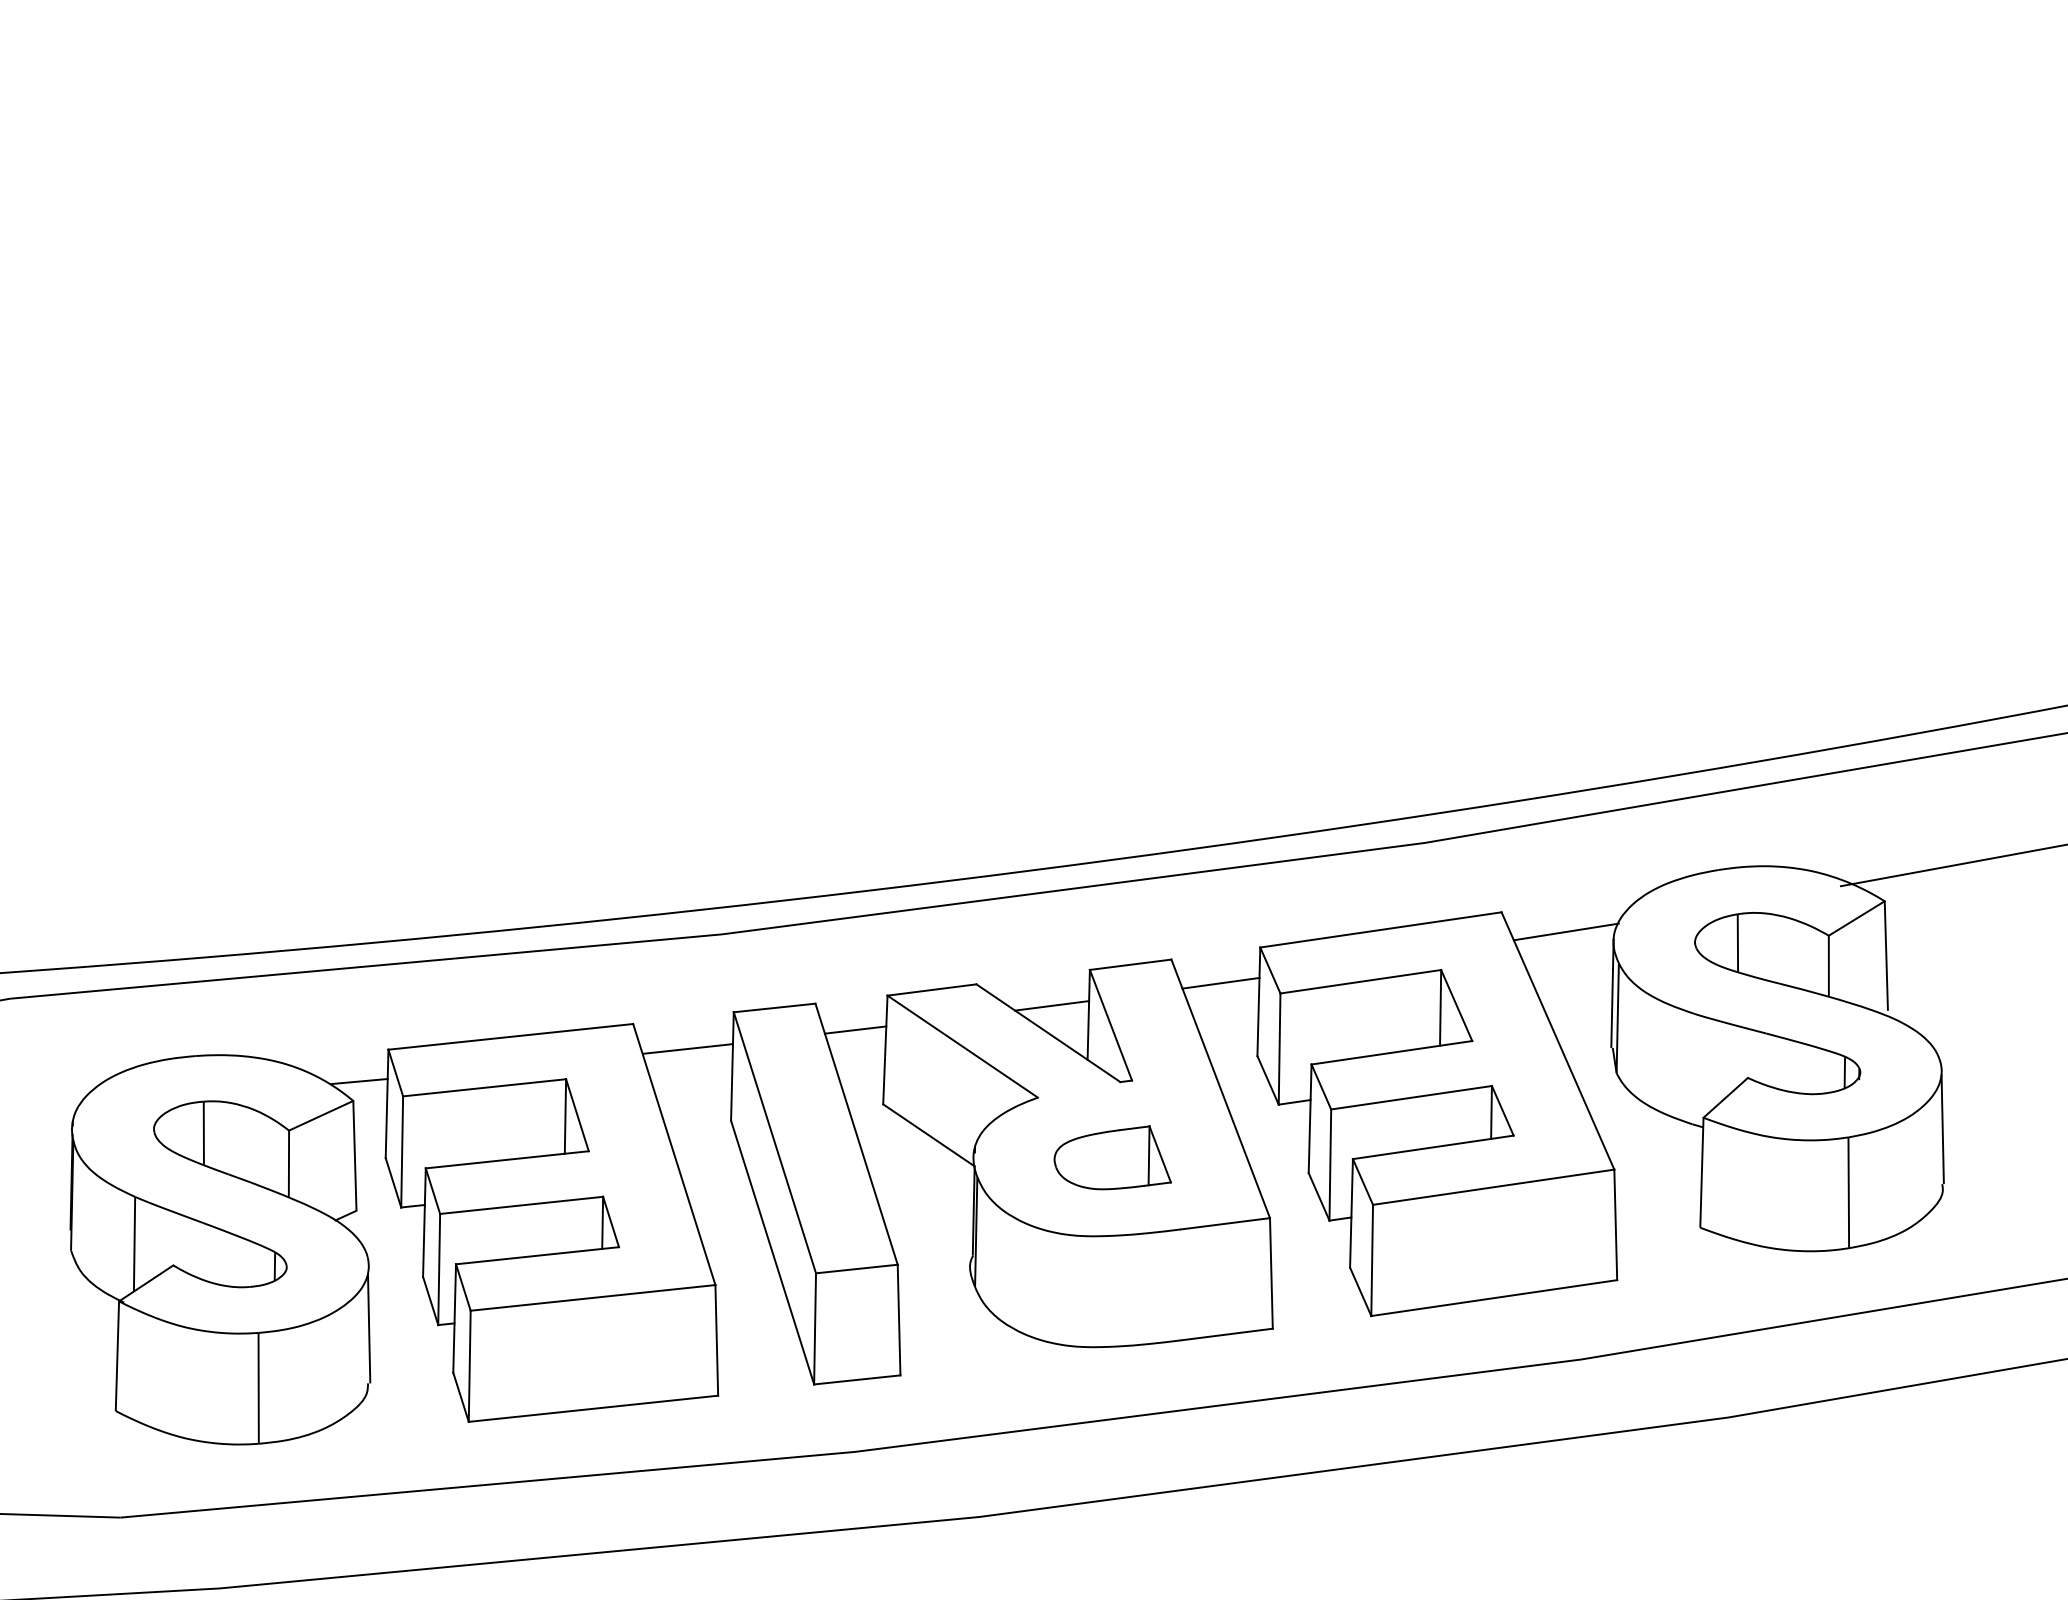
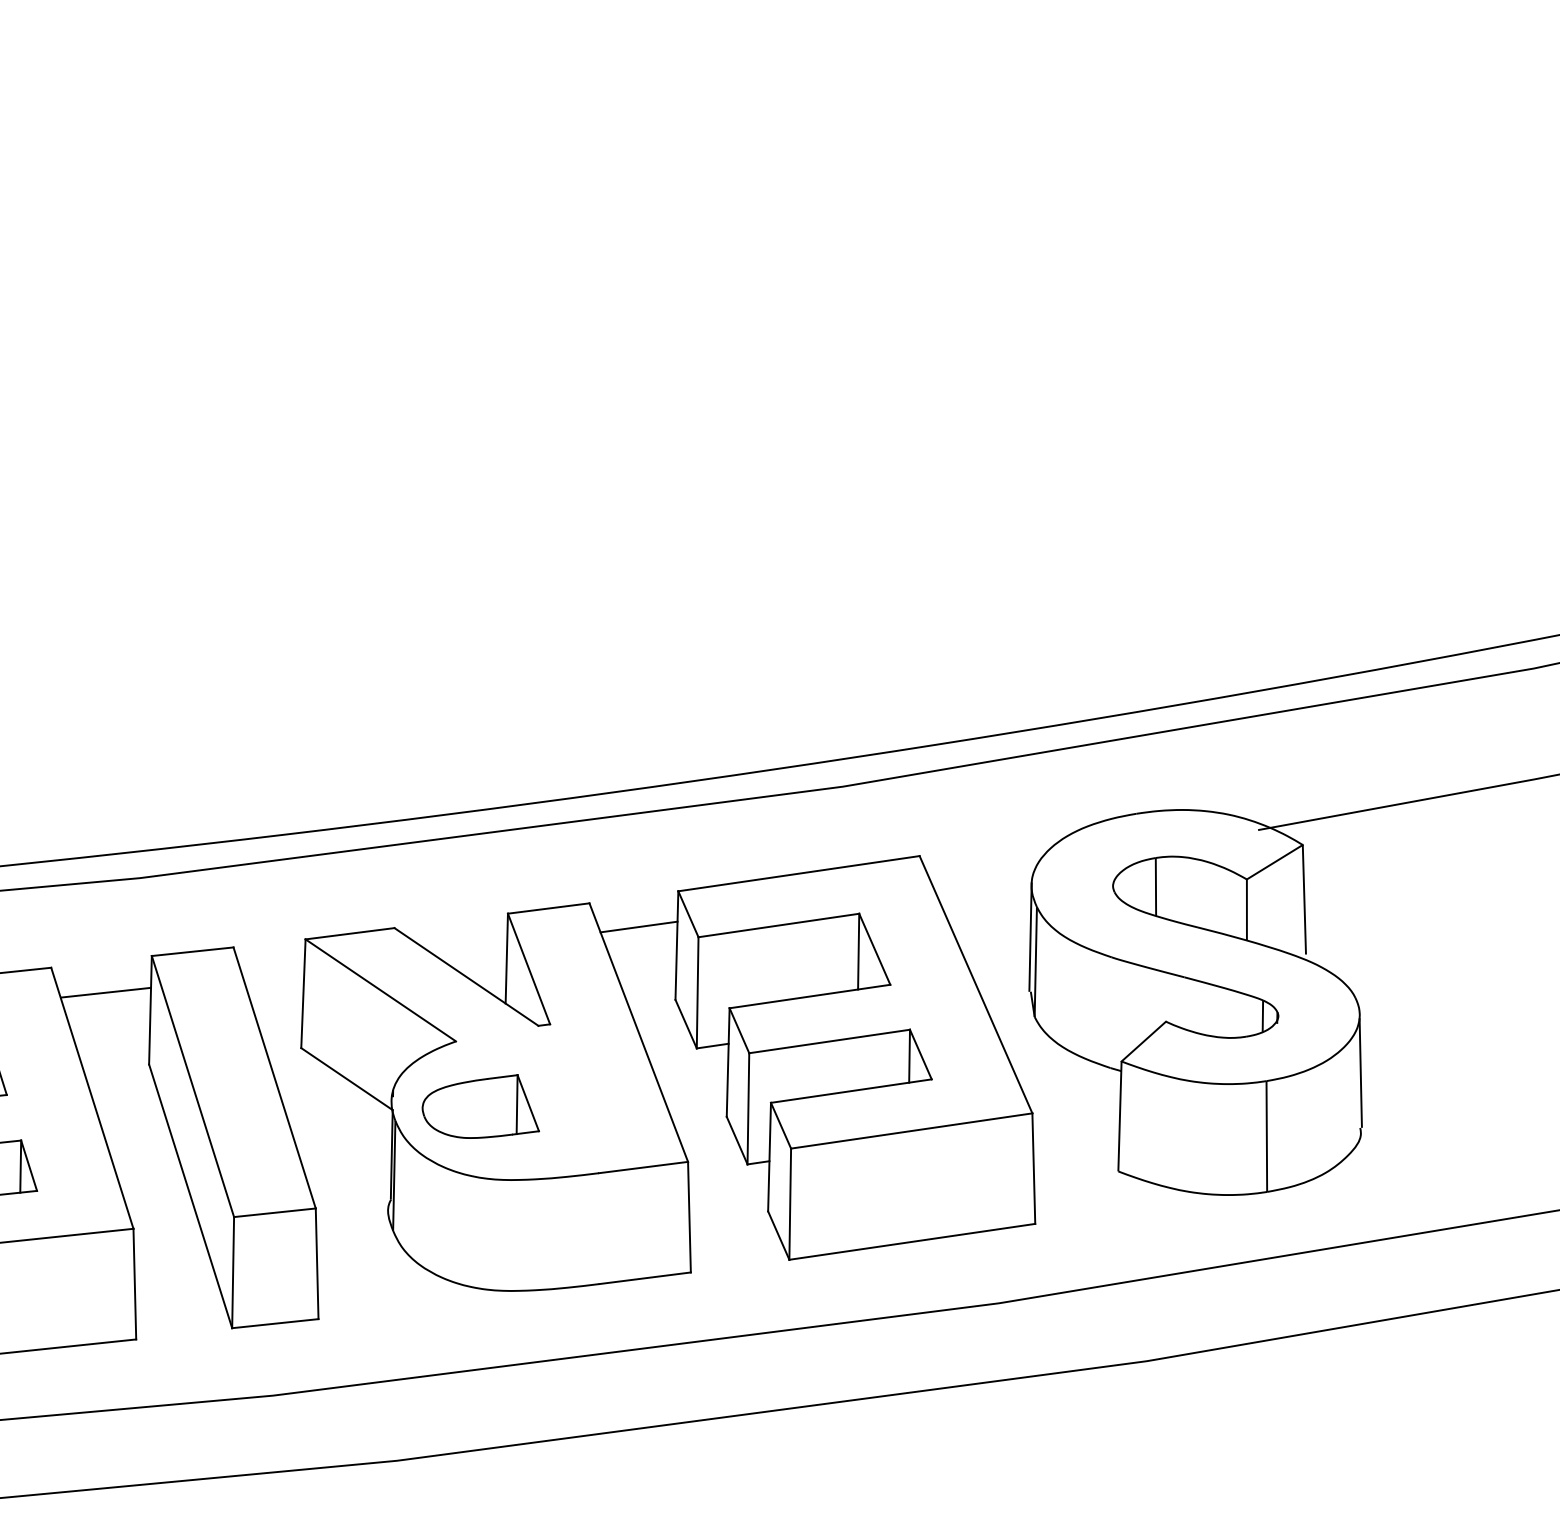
line: (1565, 931) -> (983, 875), removed
line: (1052, 1005) -> (470, 949), removed
line: (855, 1029) -> (273, 973), removed
part: (1112, 1157) -> (480, 1106), moved

